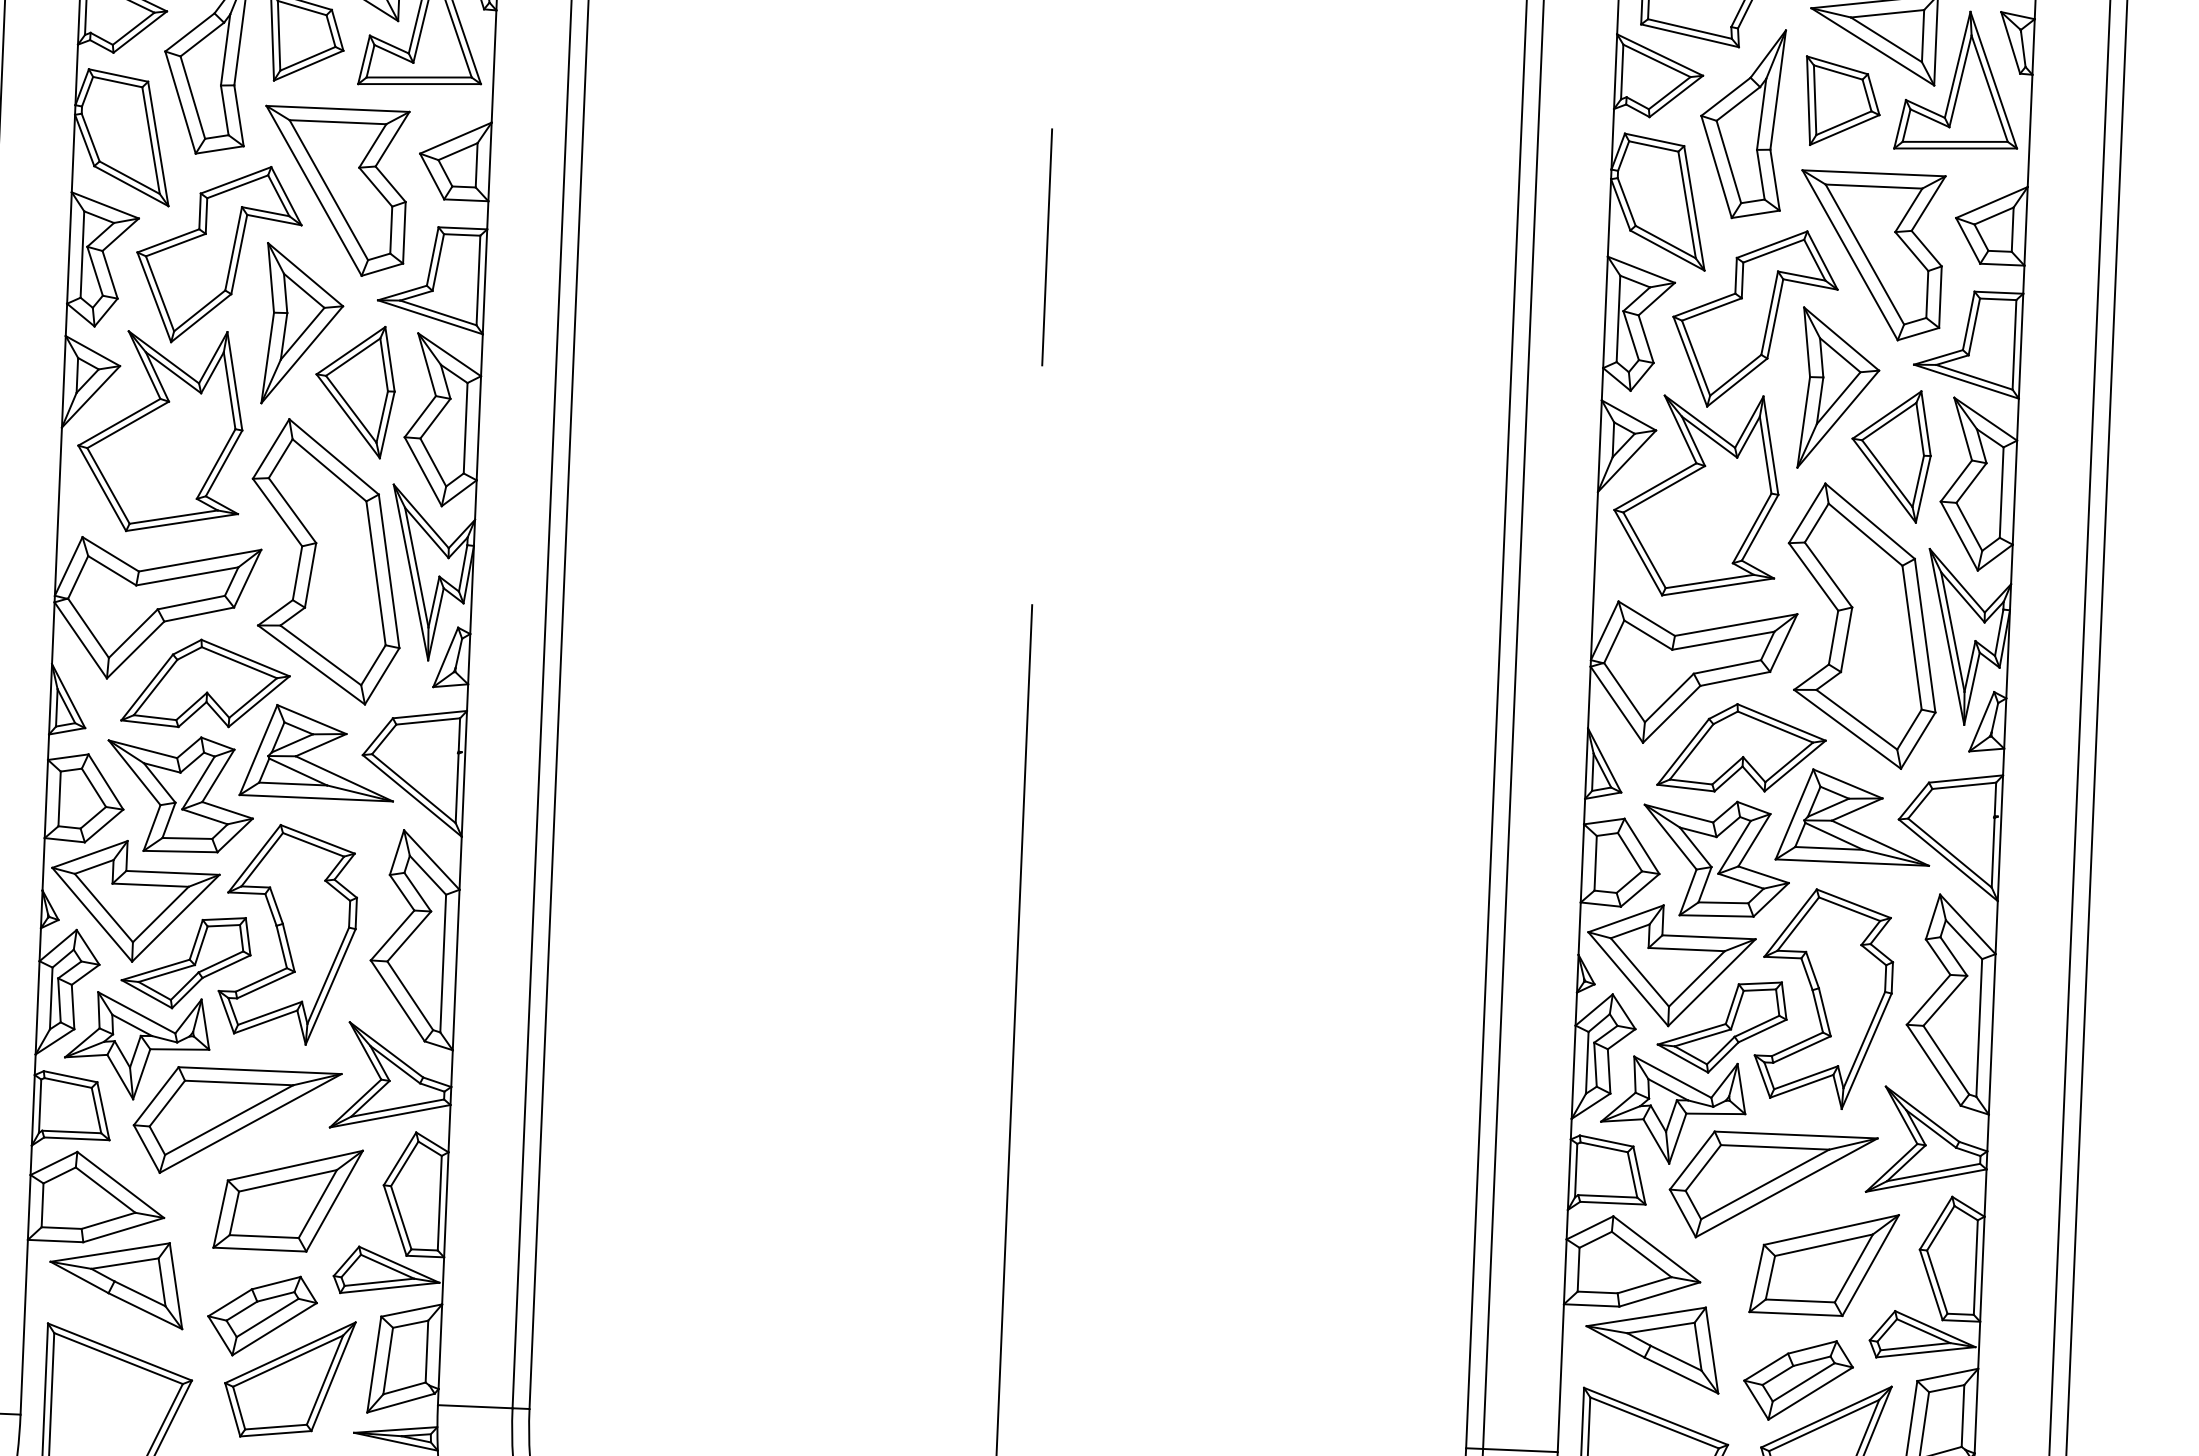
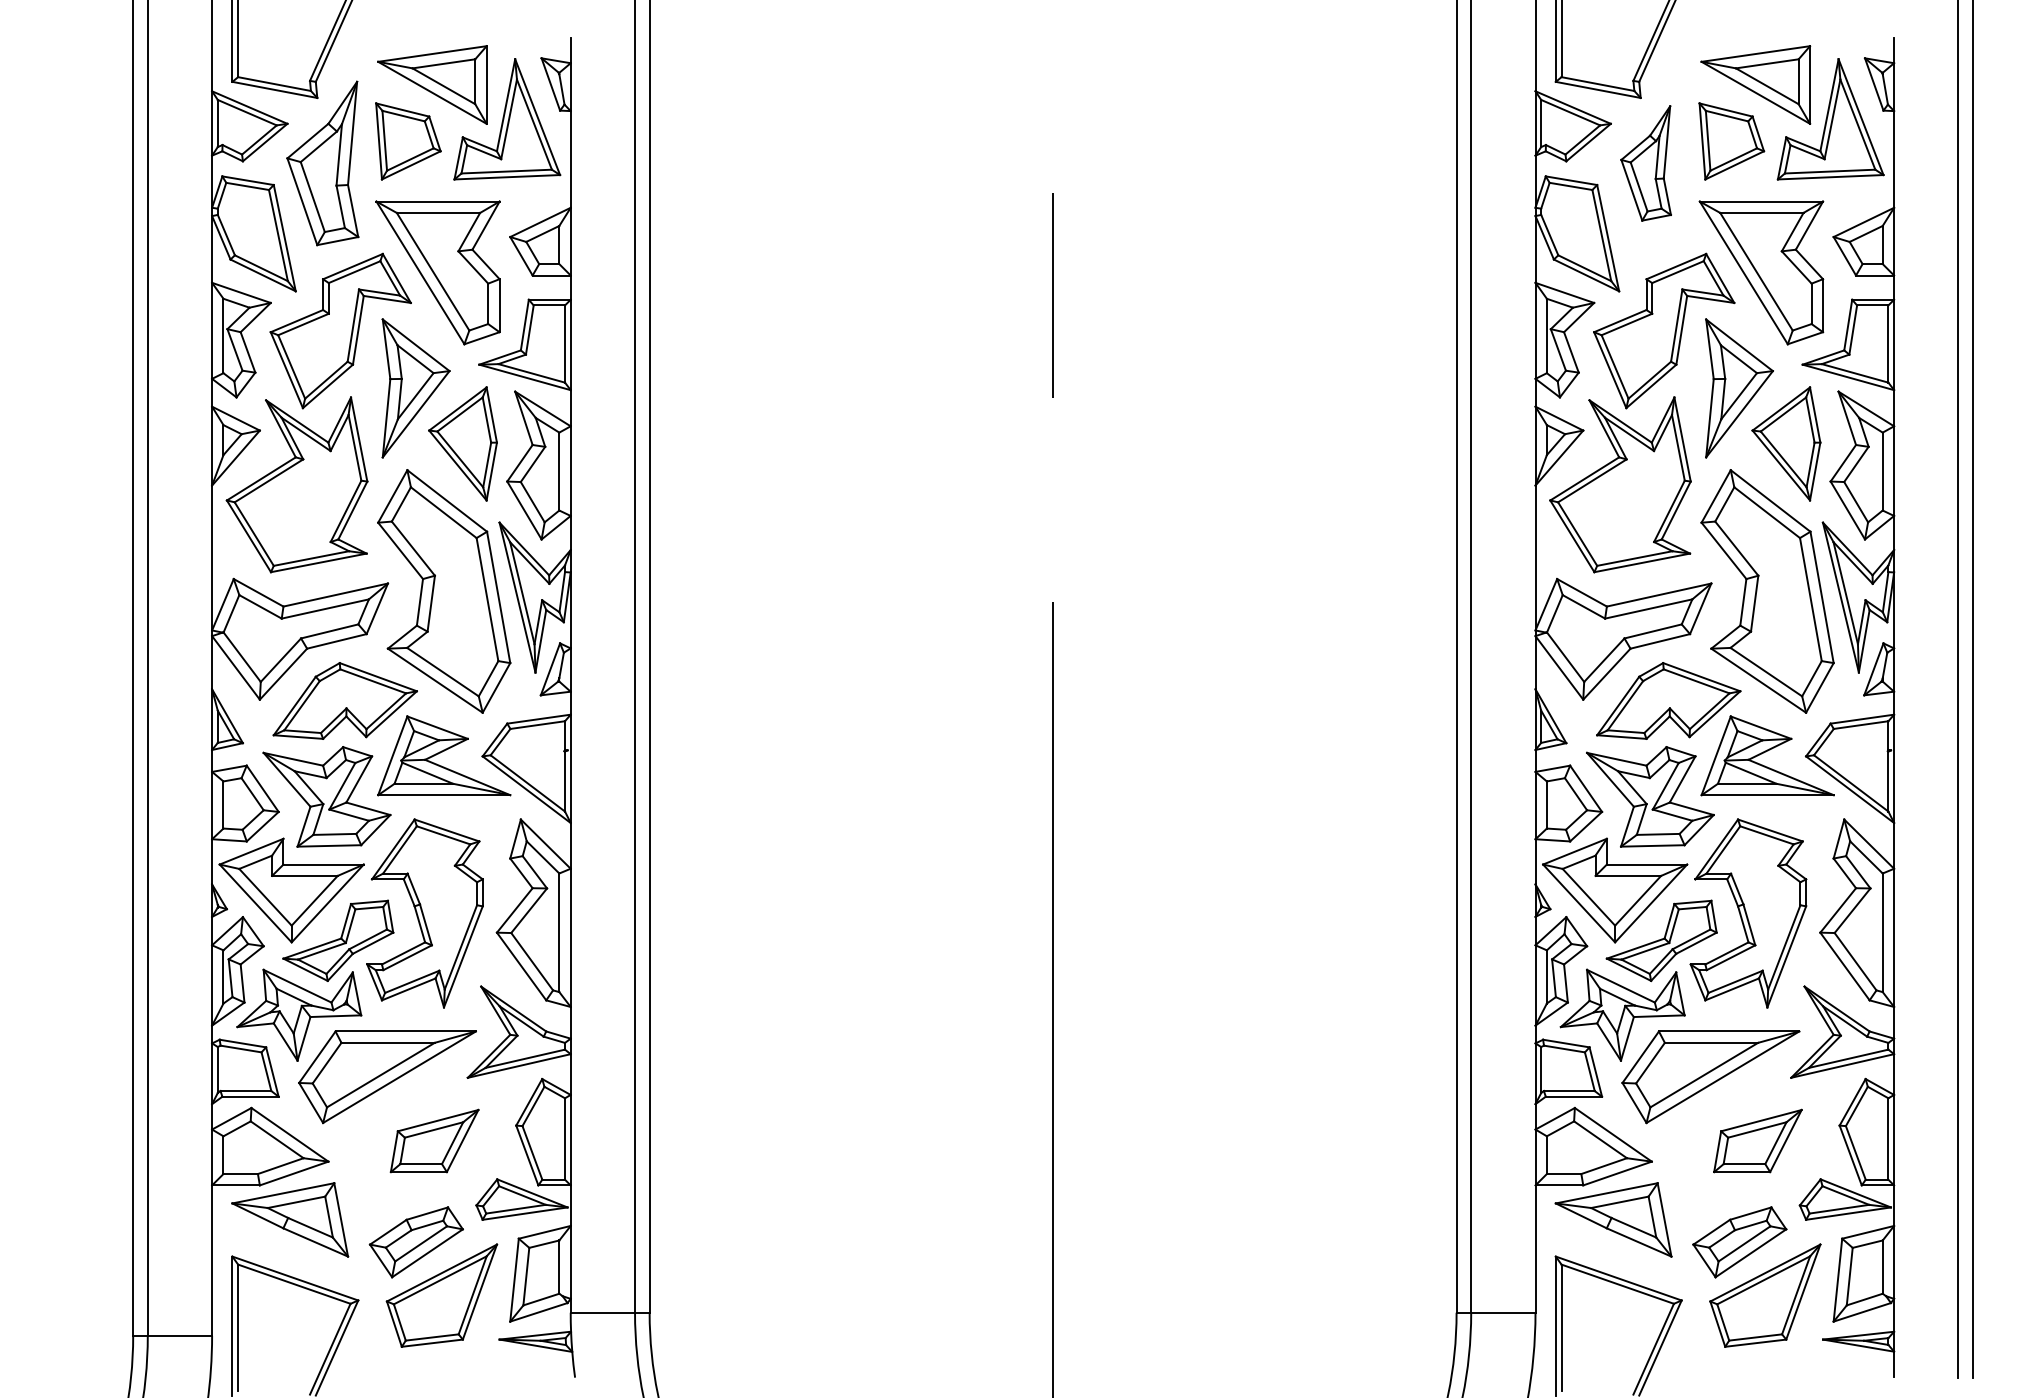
part: (1741, 123) -> (1645, 163), size x0.7
part: (288, 1198) -> (434, 1140), size x0.7
part: (1823, 1262) -> (1757, 1140), size x0.7

